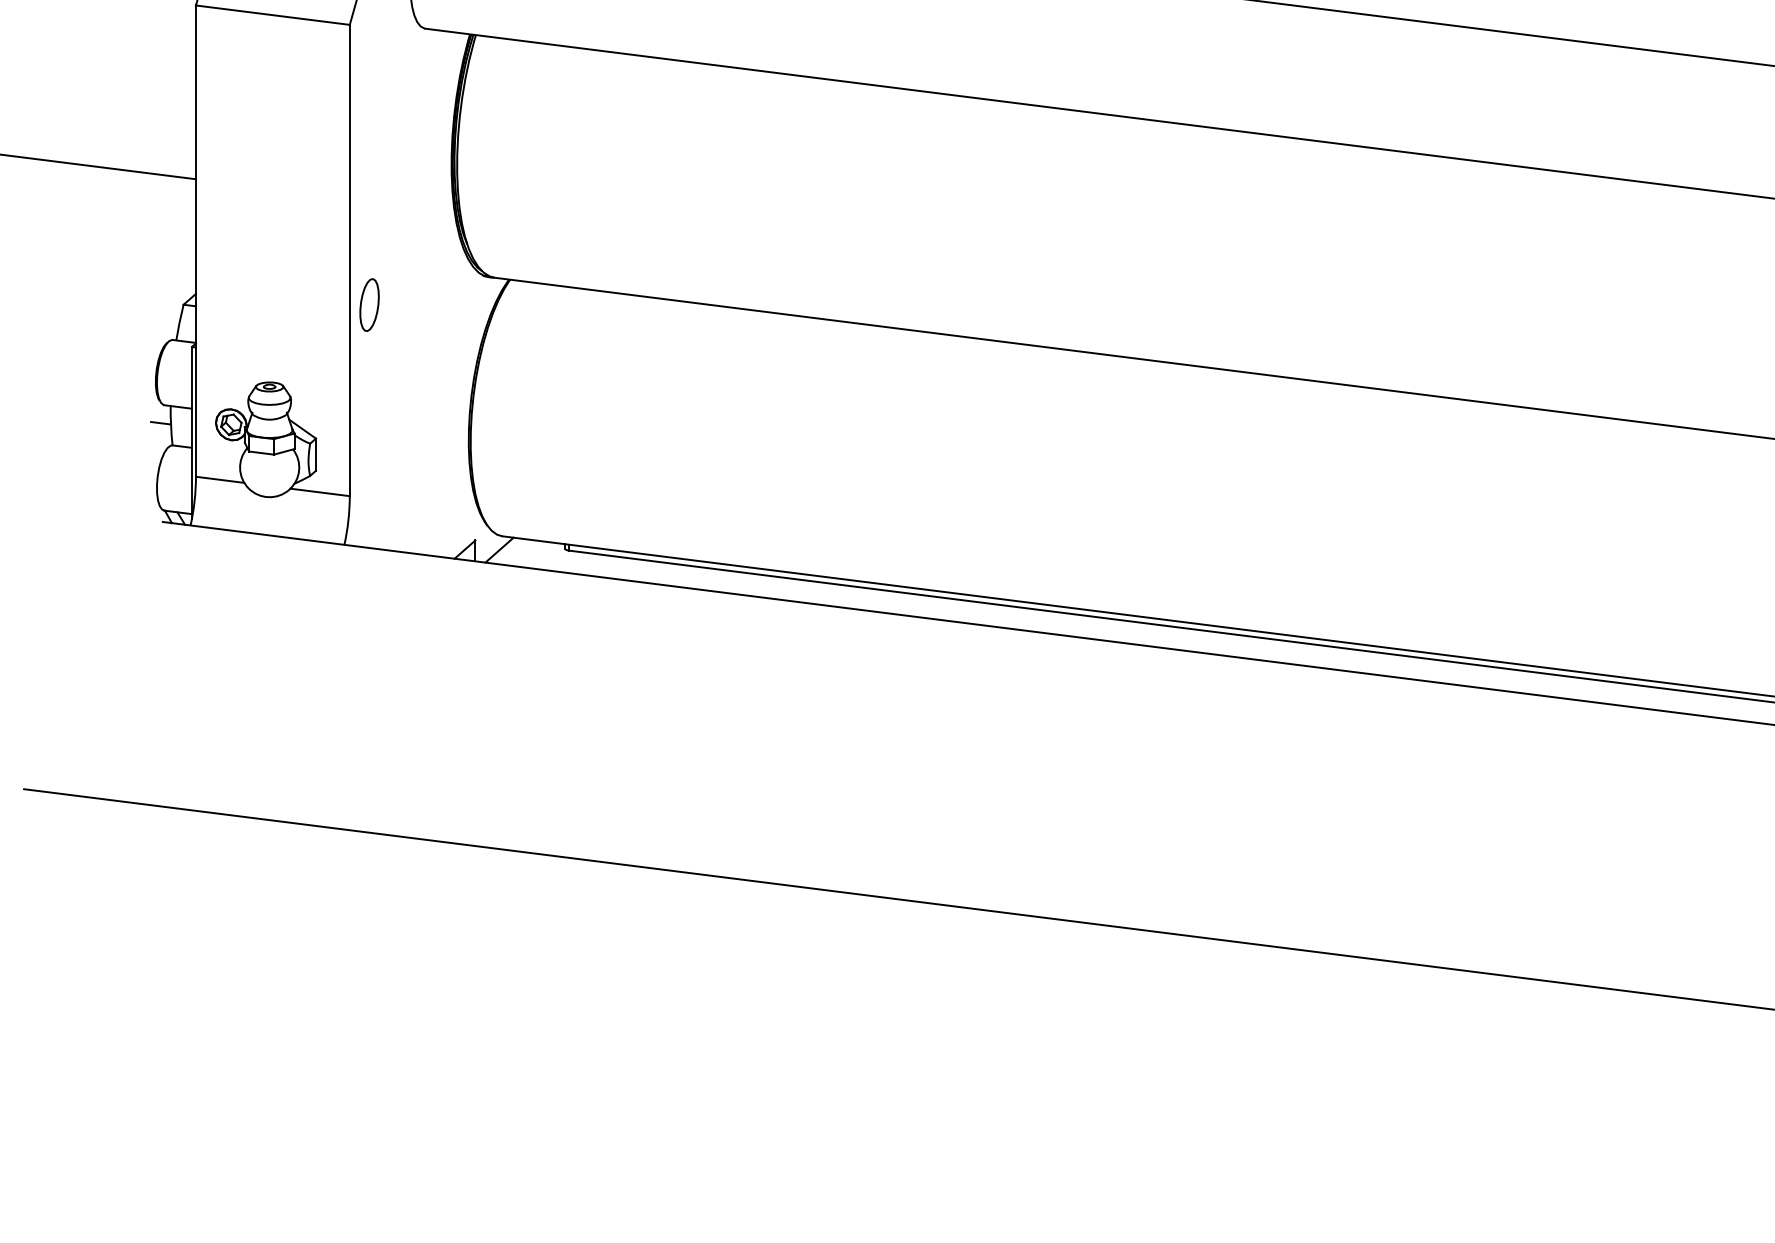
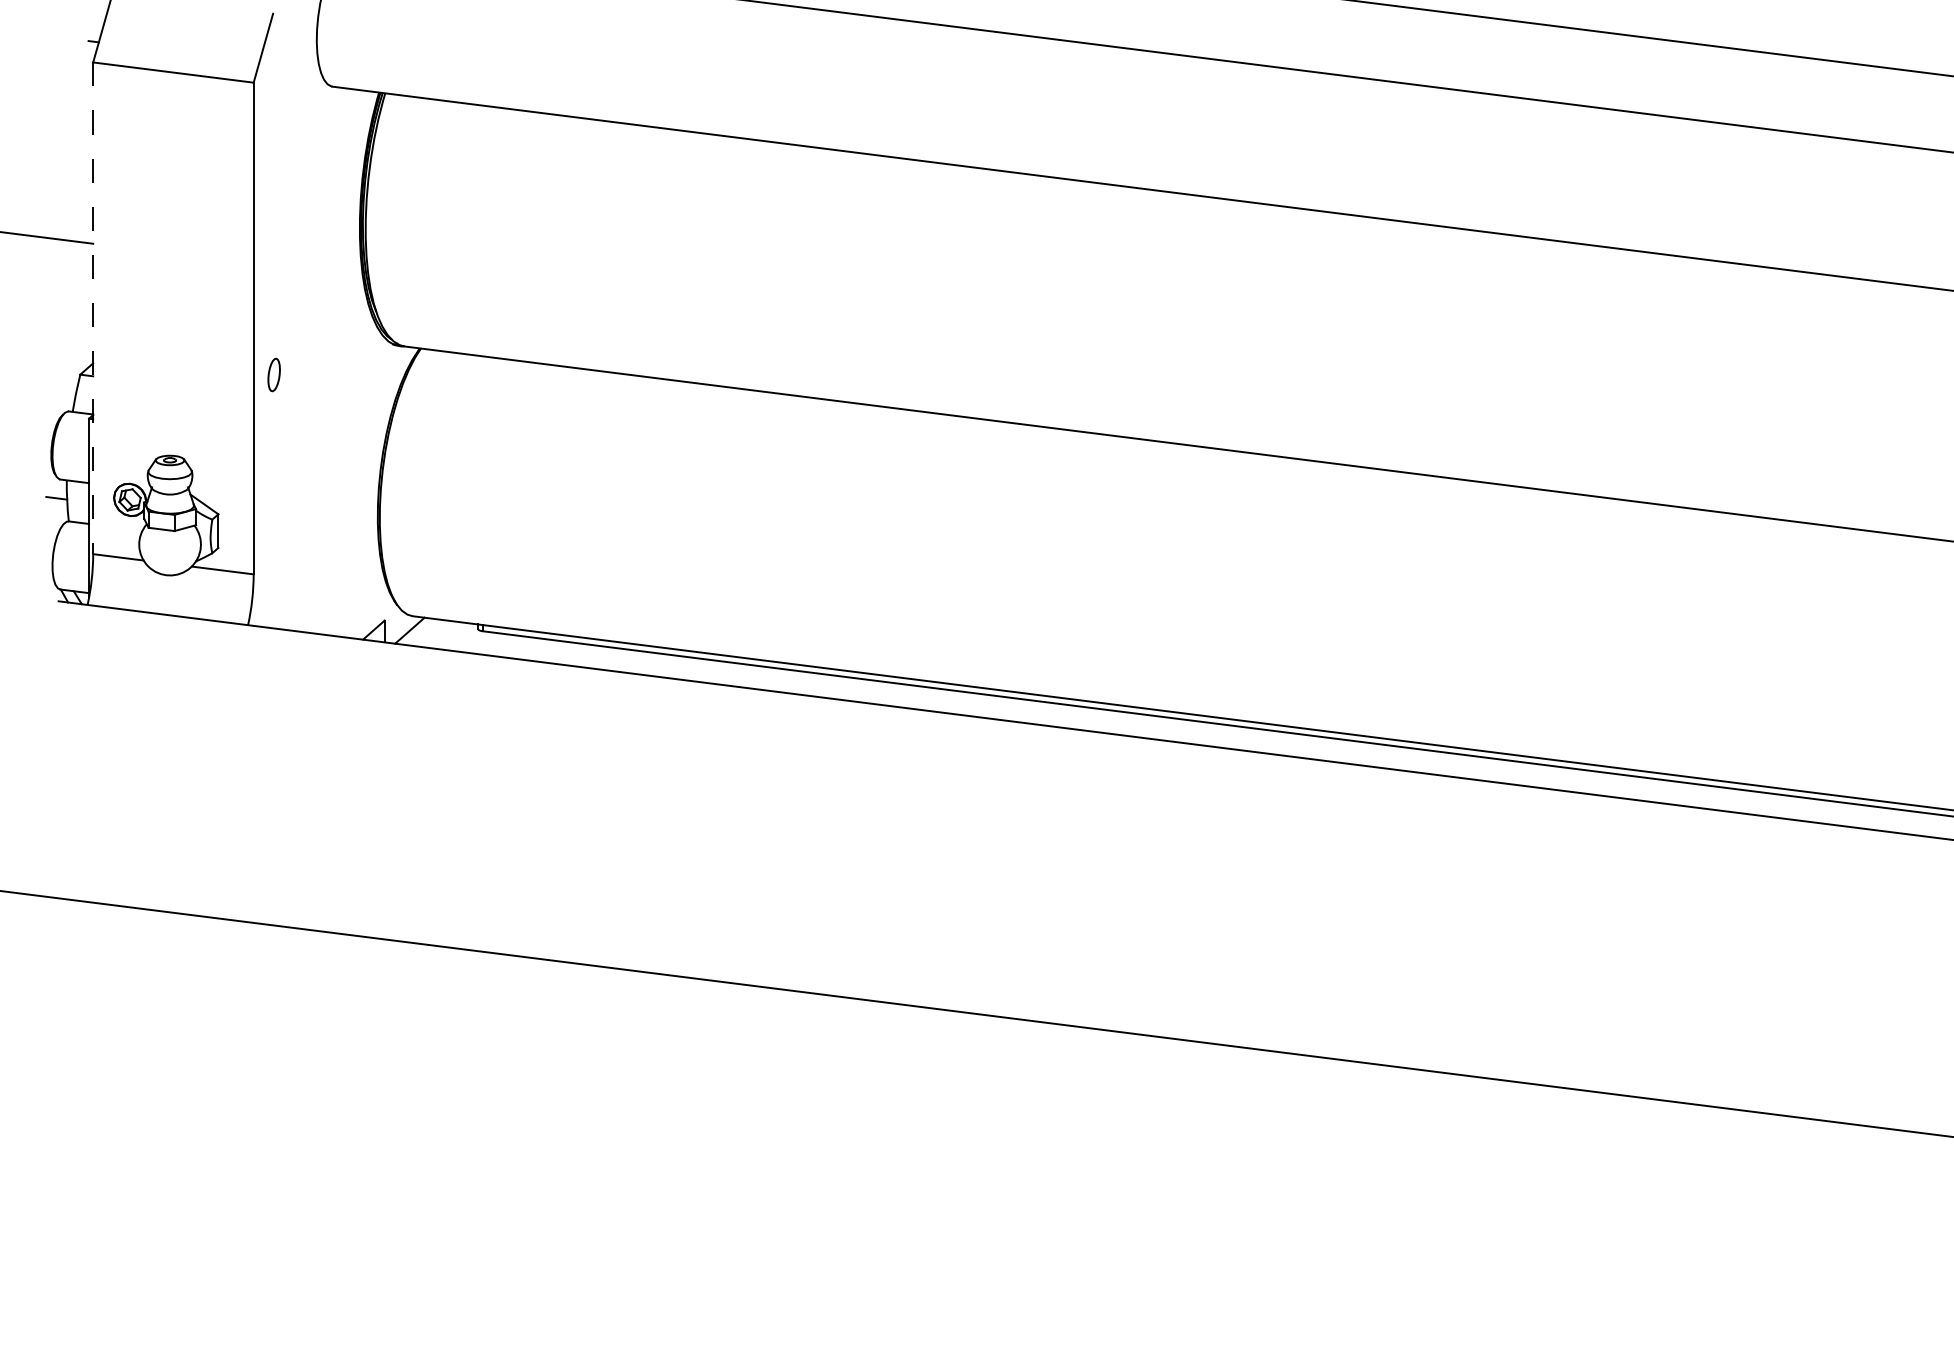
line: (196, 241) -> (93, 308), solid -> dashed
part: (368, 304) -> (273, 374), size x0.6

